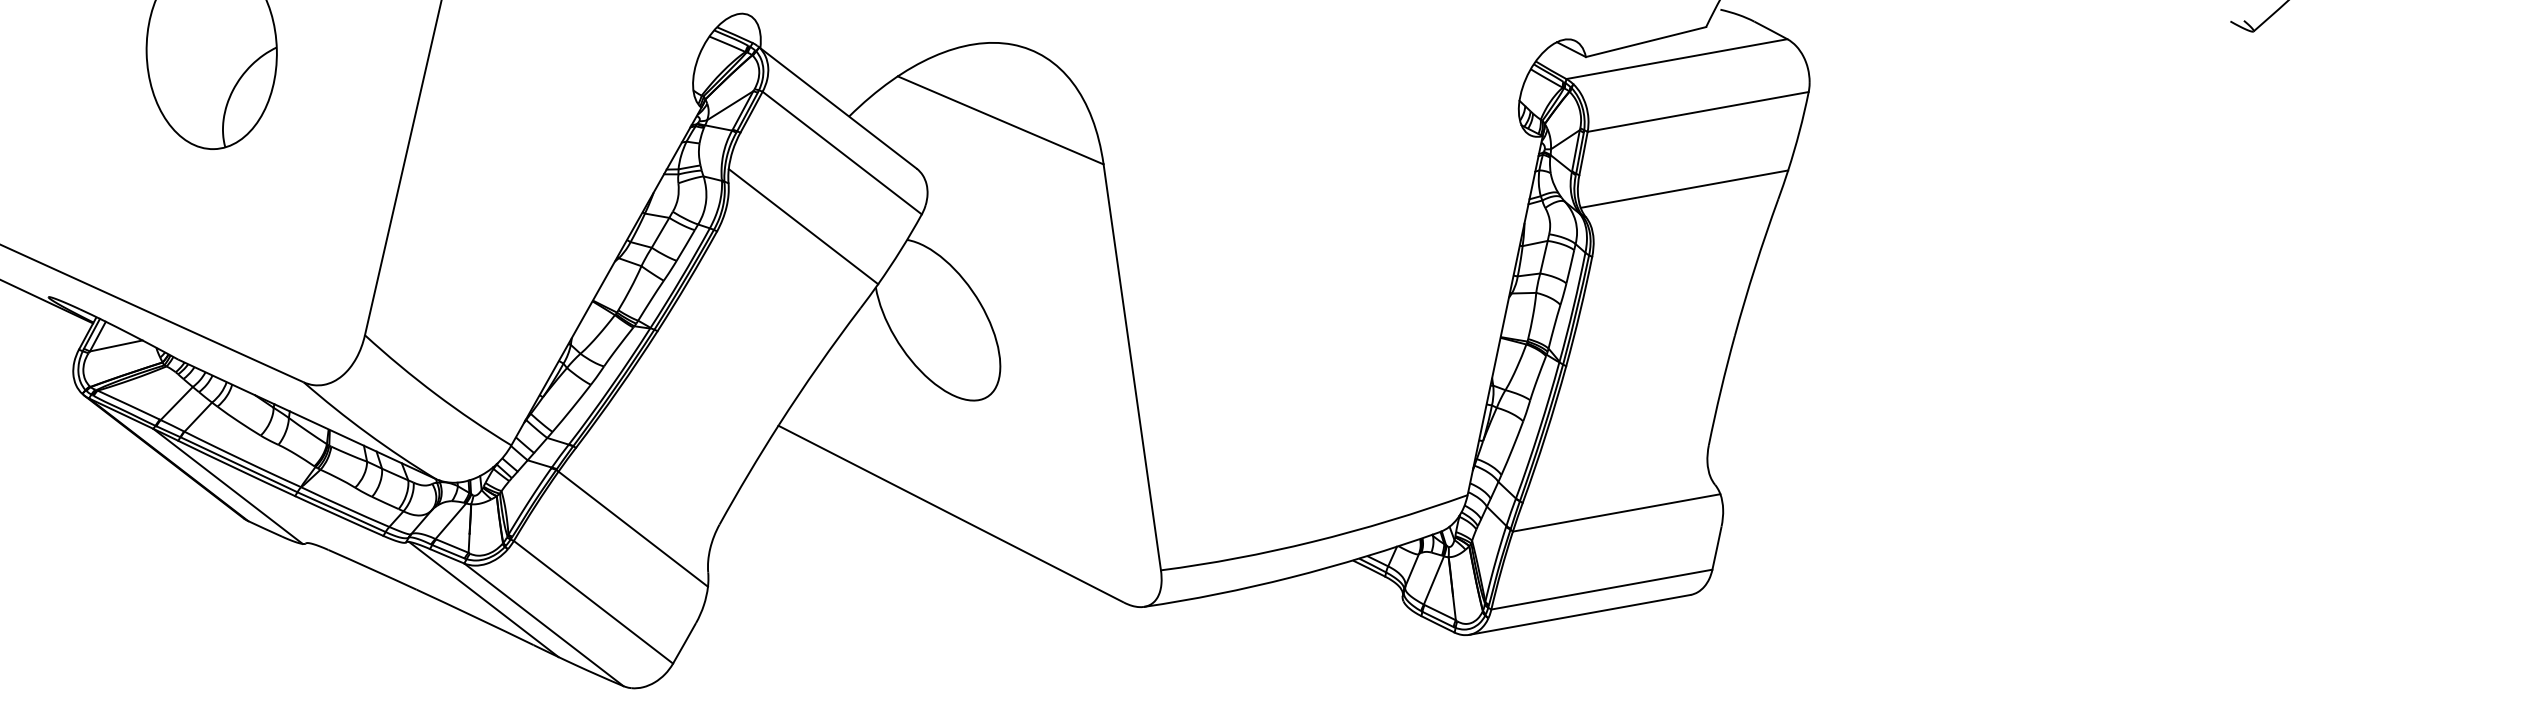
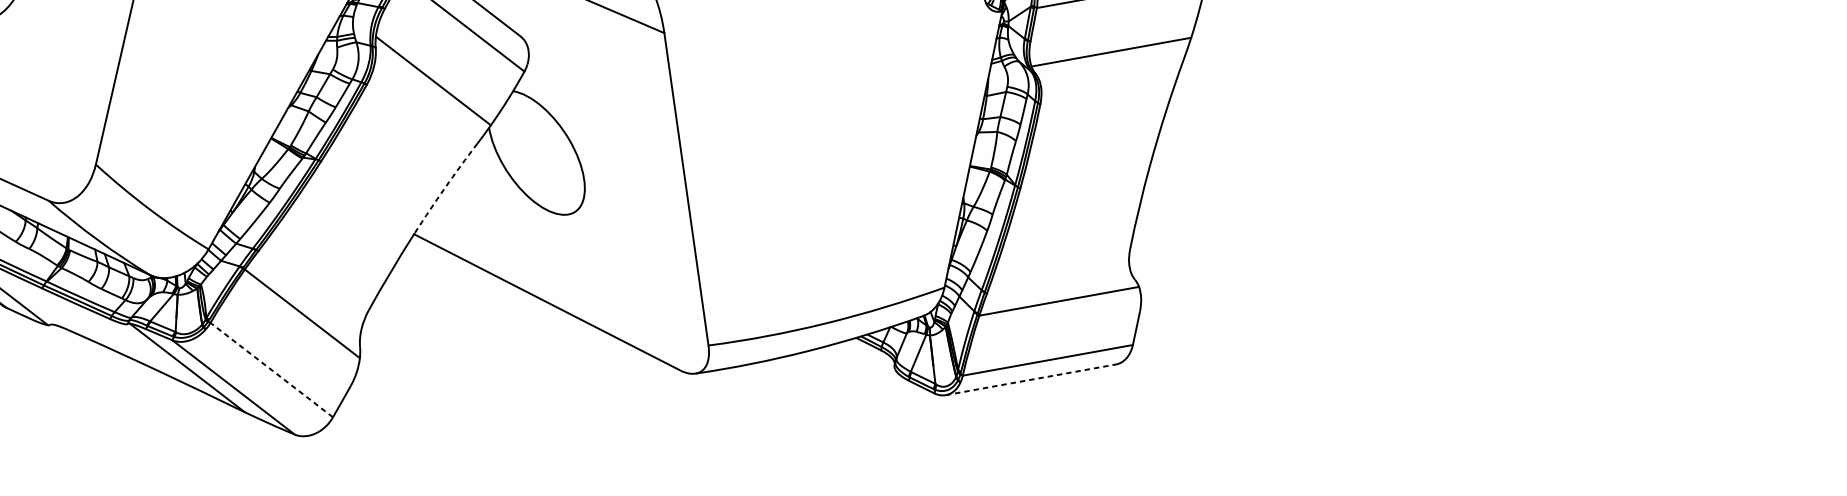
arc: (818, 365) -> (444, 187), solid -> dashed
line: (593, 602) -> (271, 370), solid -> dashed
line: (1580, 614) -> (1031, 379), solid -> dashed

